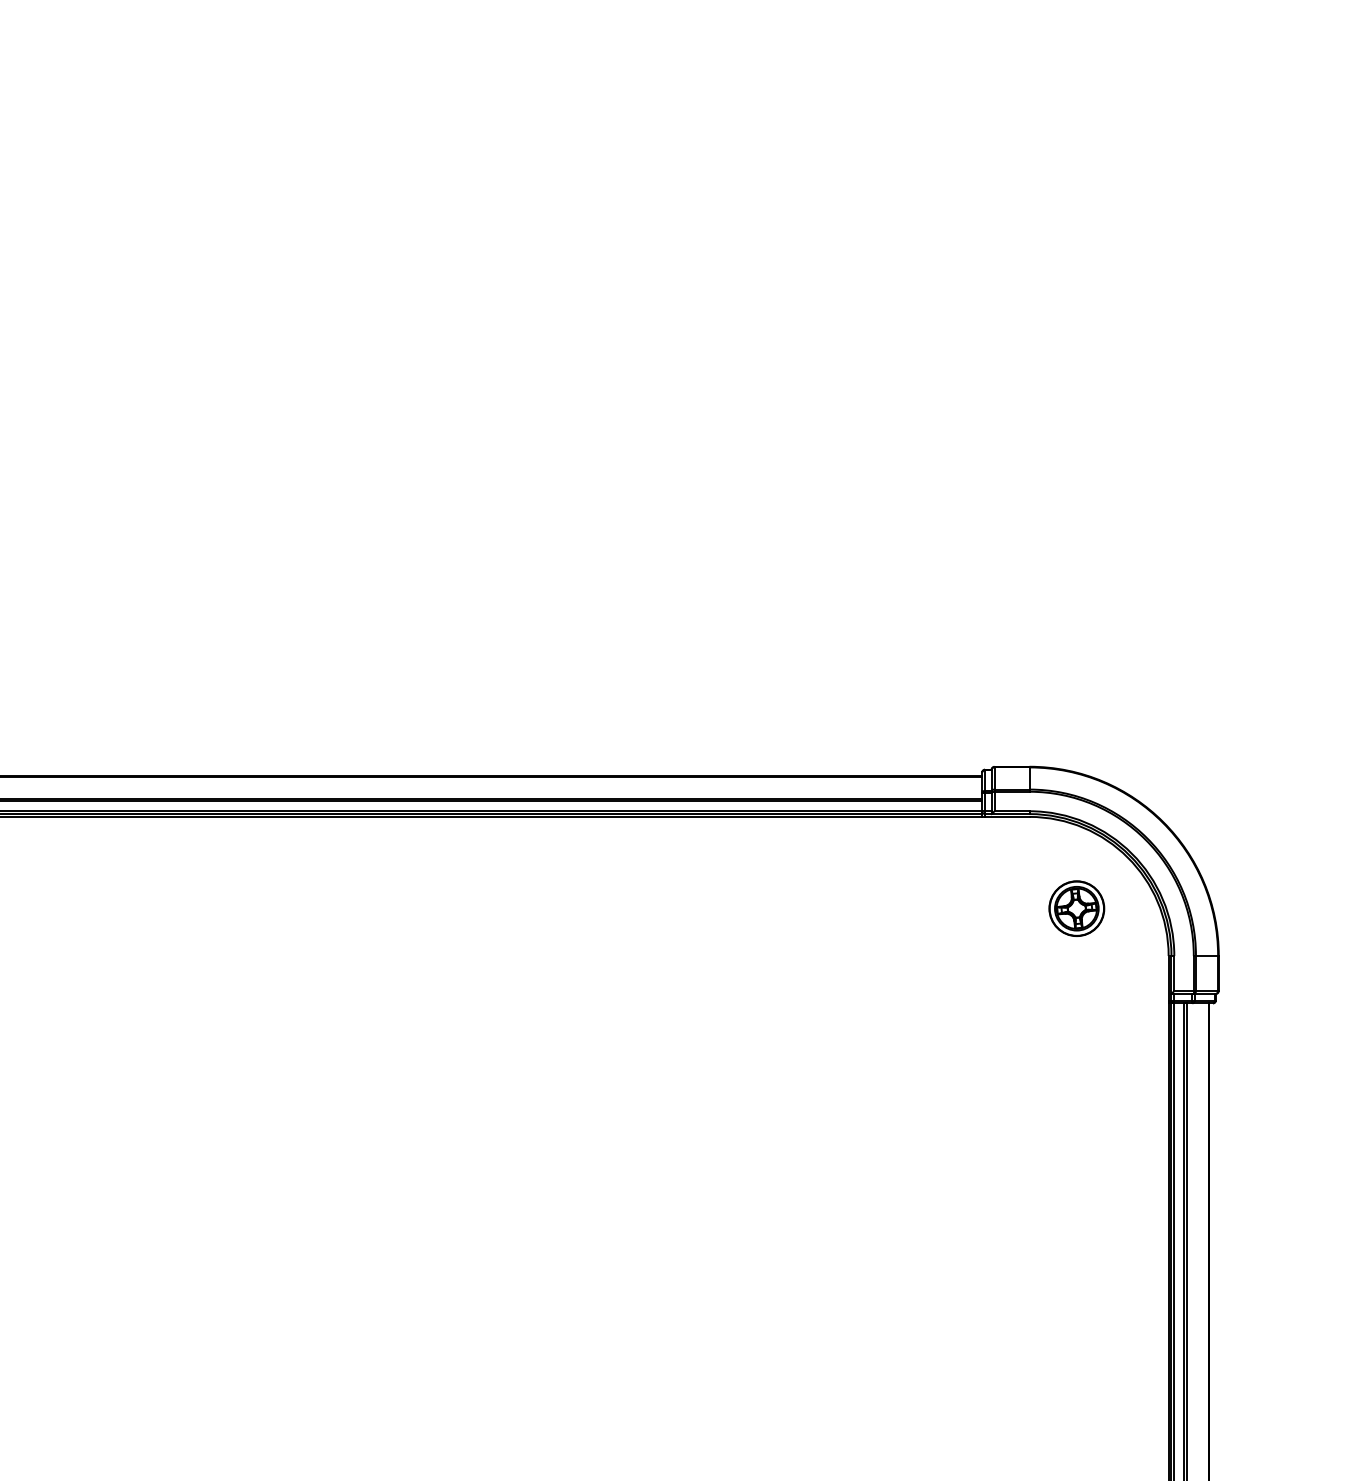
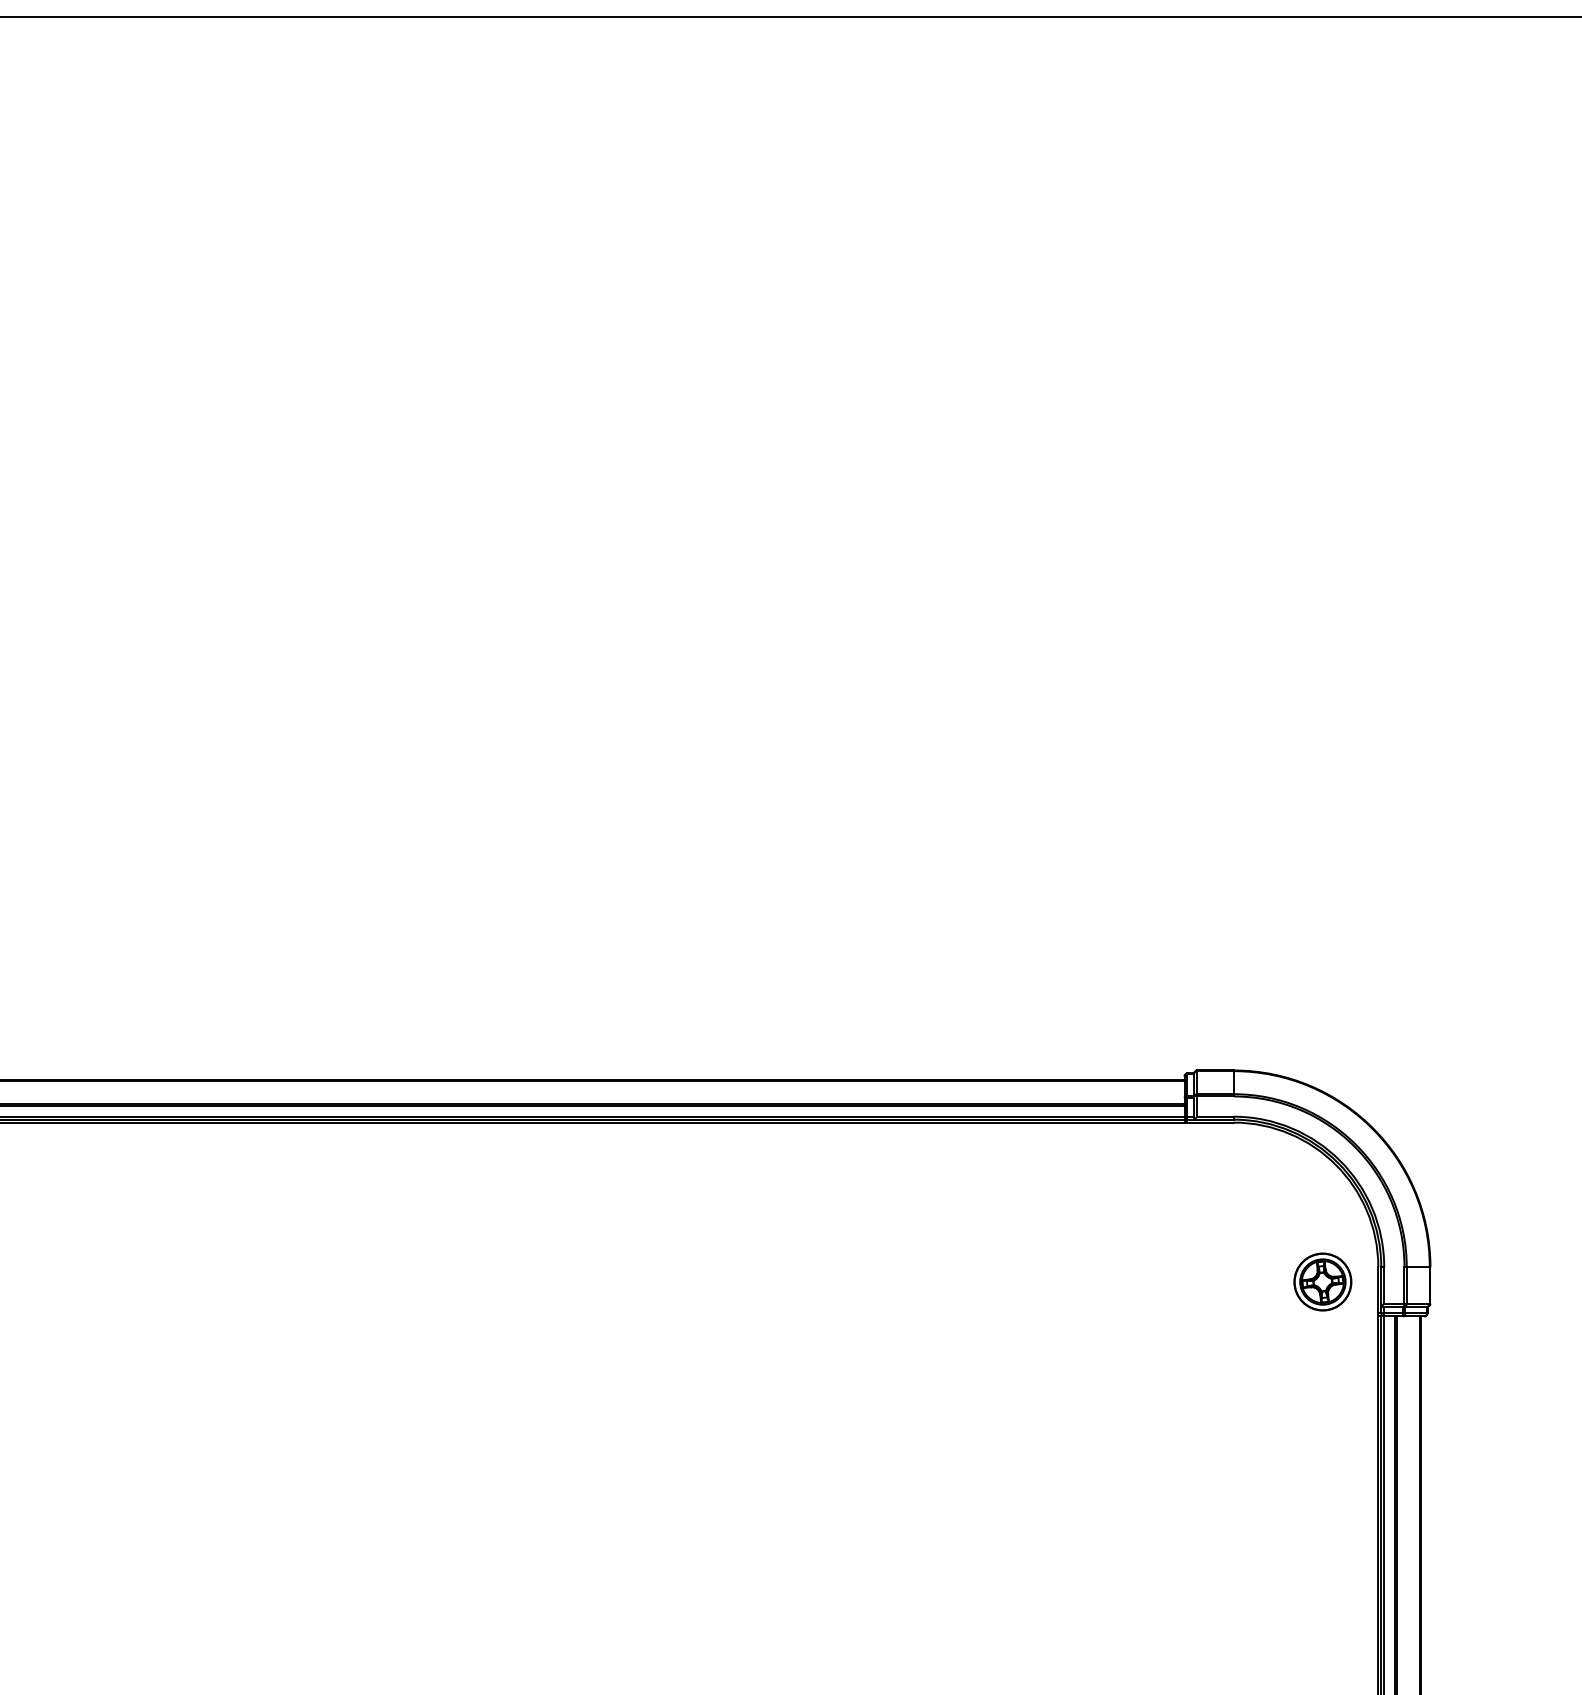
part: (1076, 908) -> (1322, 1281), moved

